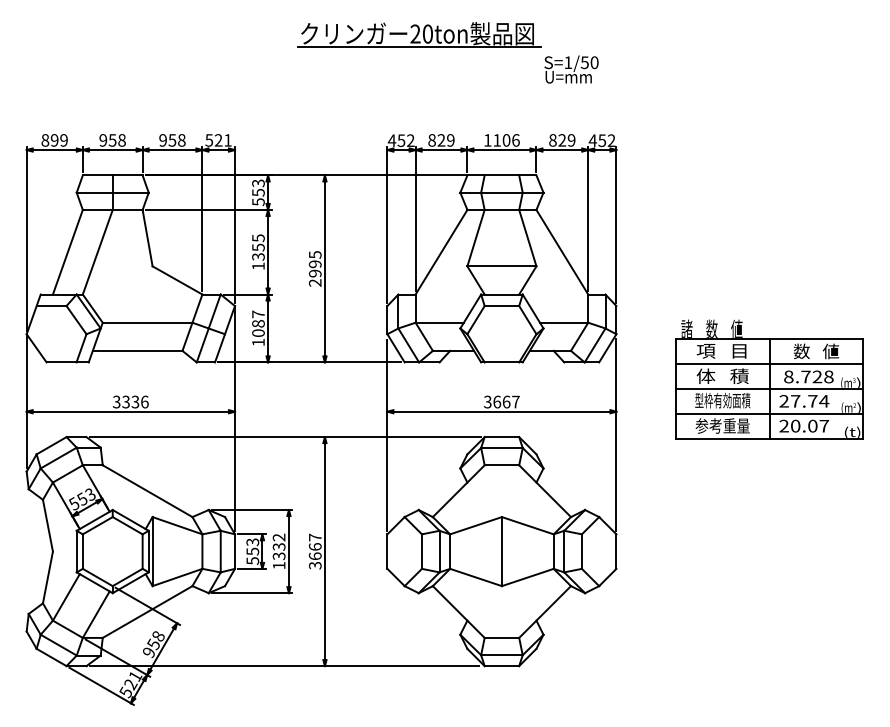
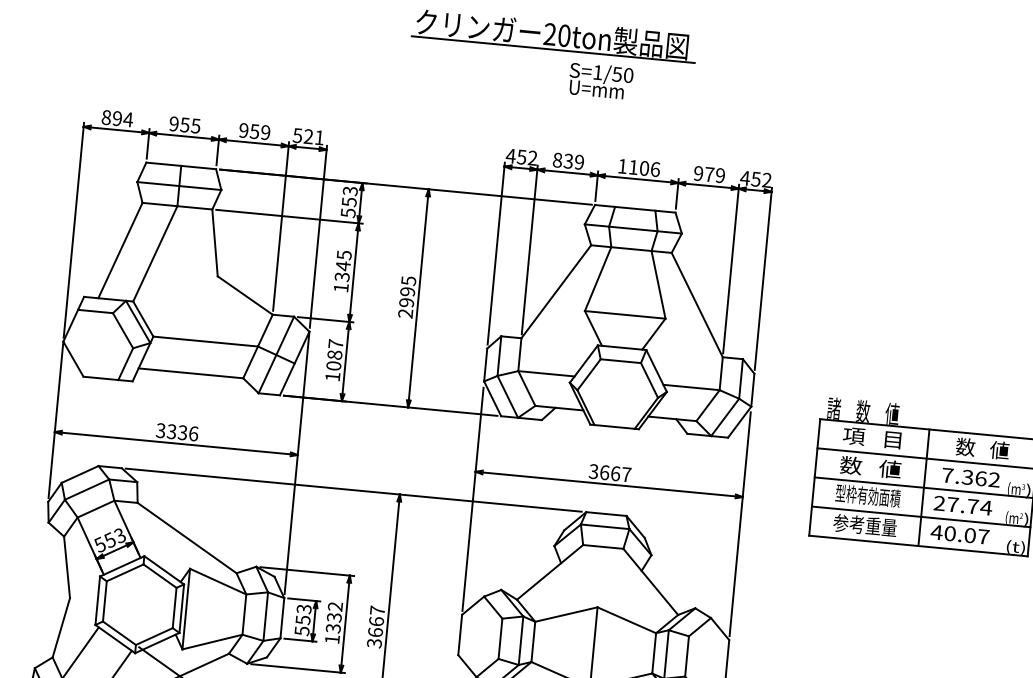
text: (571, 69) -> (600, 80), moved
text: (63, 140) -> (127, 119), 899 -> 894
text: (121, 140) -> (195, 126), 958 -> 955
text: (181, 140) -> (265, 132), 958 -> 959
text: (441, 140) -> (568, 161), 829 -> 839
text: (557, 140) -> (703, 174), 829 -> 979
text: (258, 247) -> (343, 266), 1355 -> 1345
text: (722, 375) -> (870, 466), 体   積 -> 数   値
text: (808, 376) -> (970, 477), 8.728 -> 7.362
text: (784, 425) -> (937, 531), 20.07 -> 40.07

